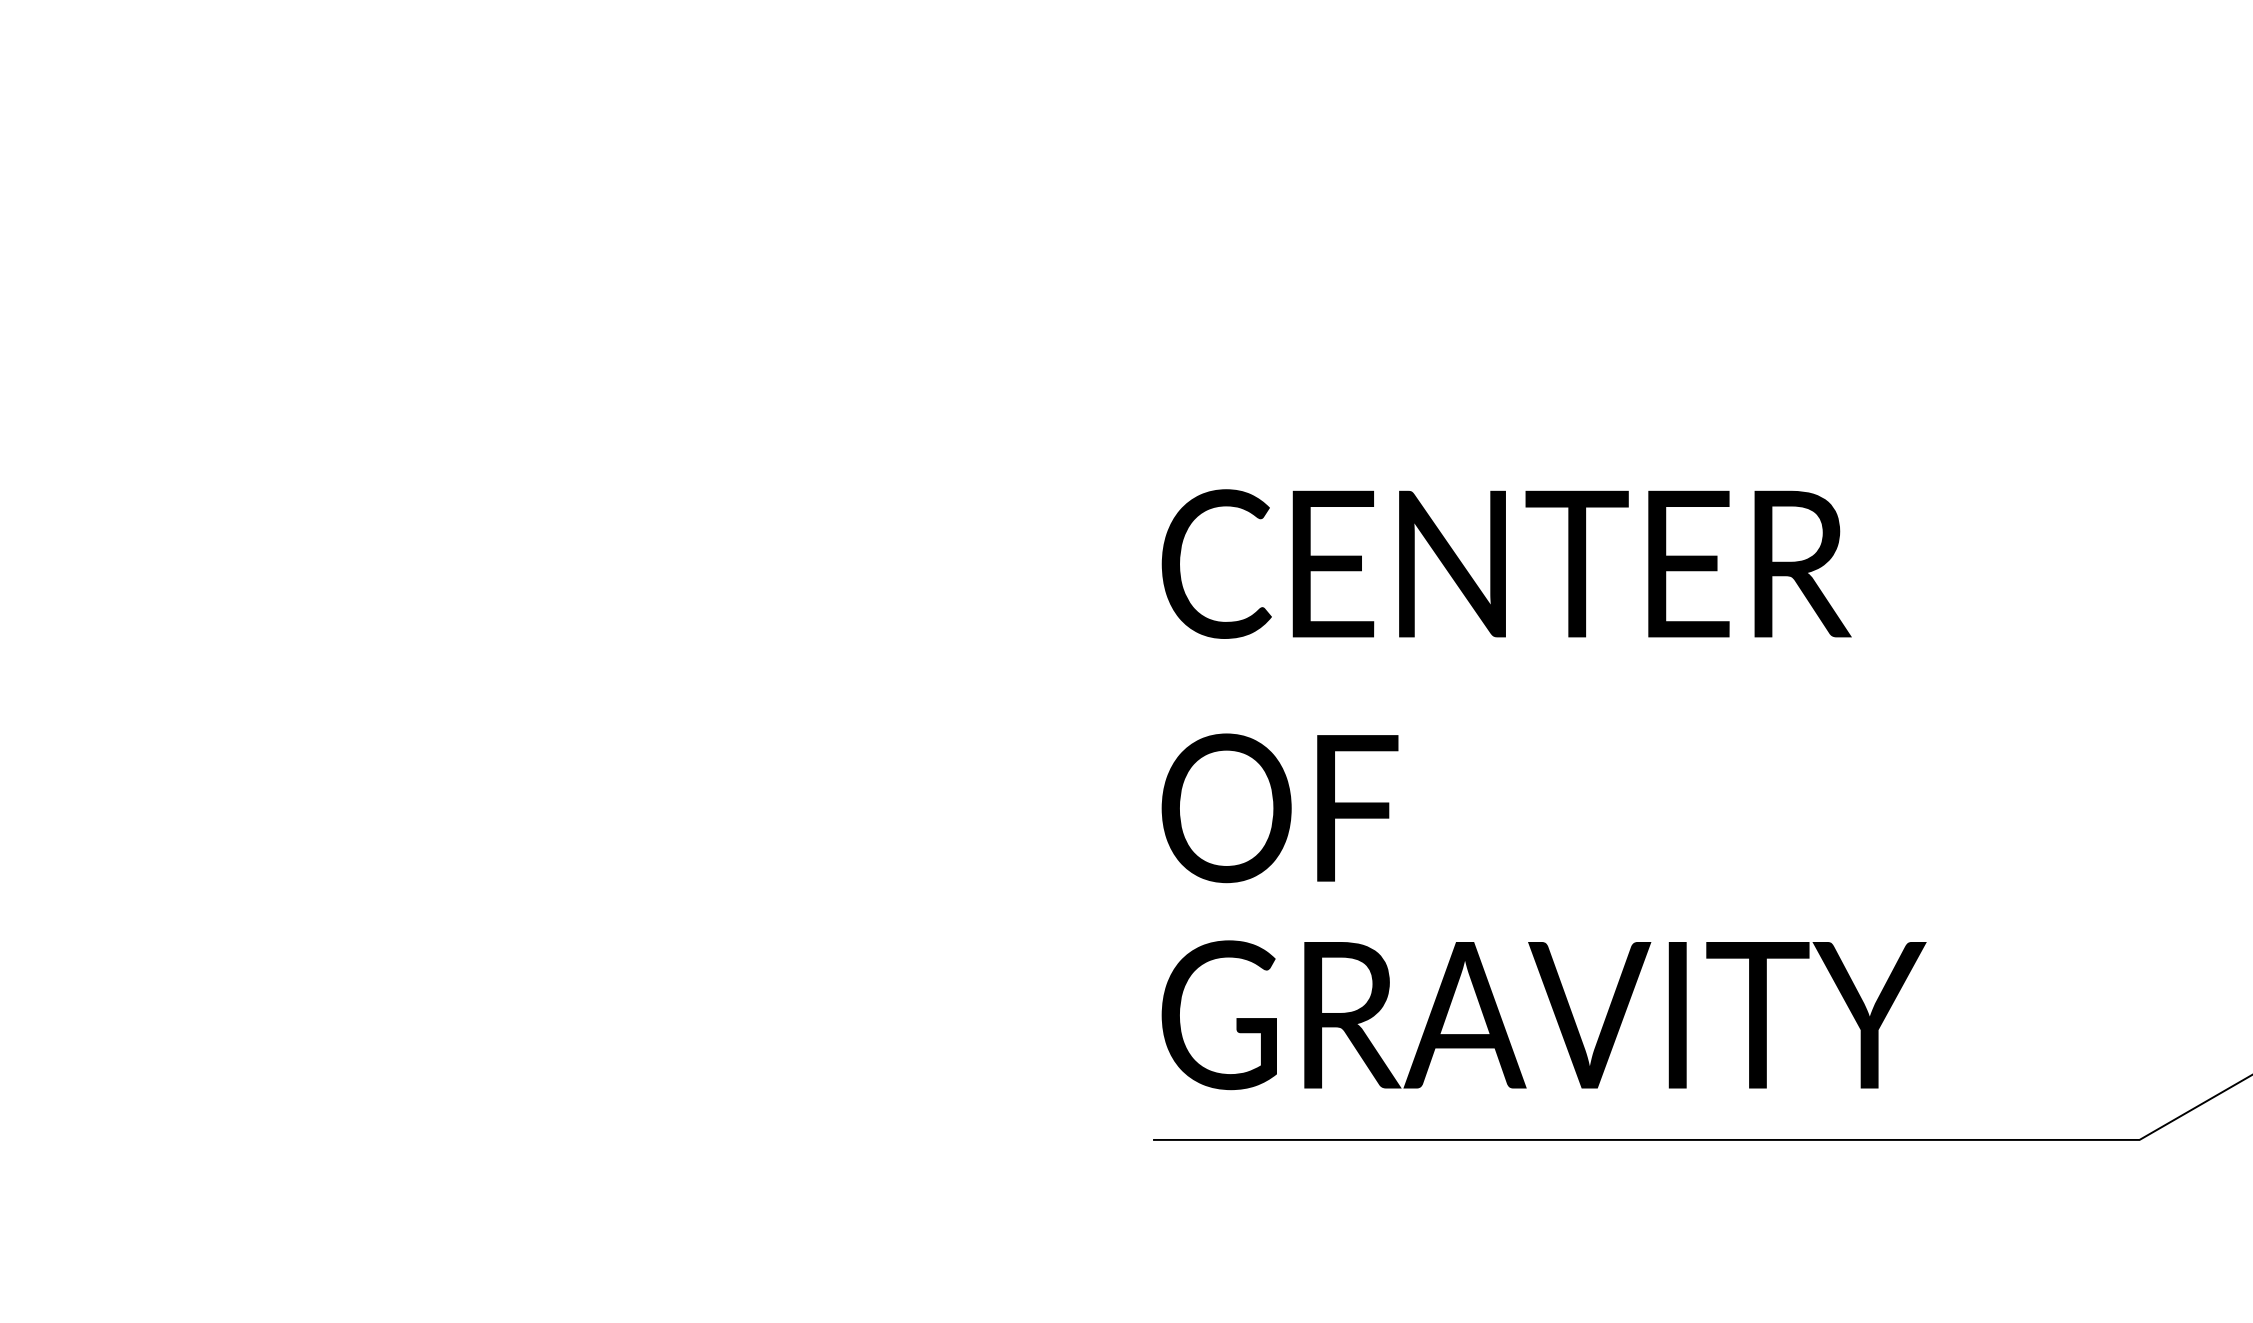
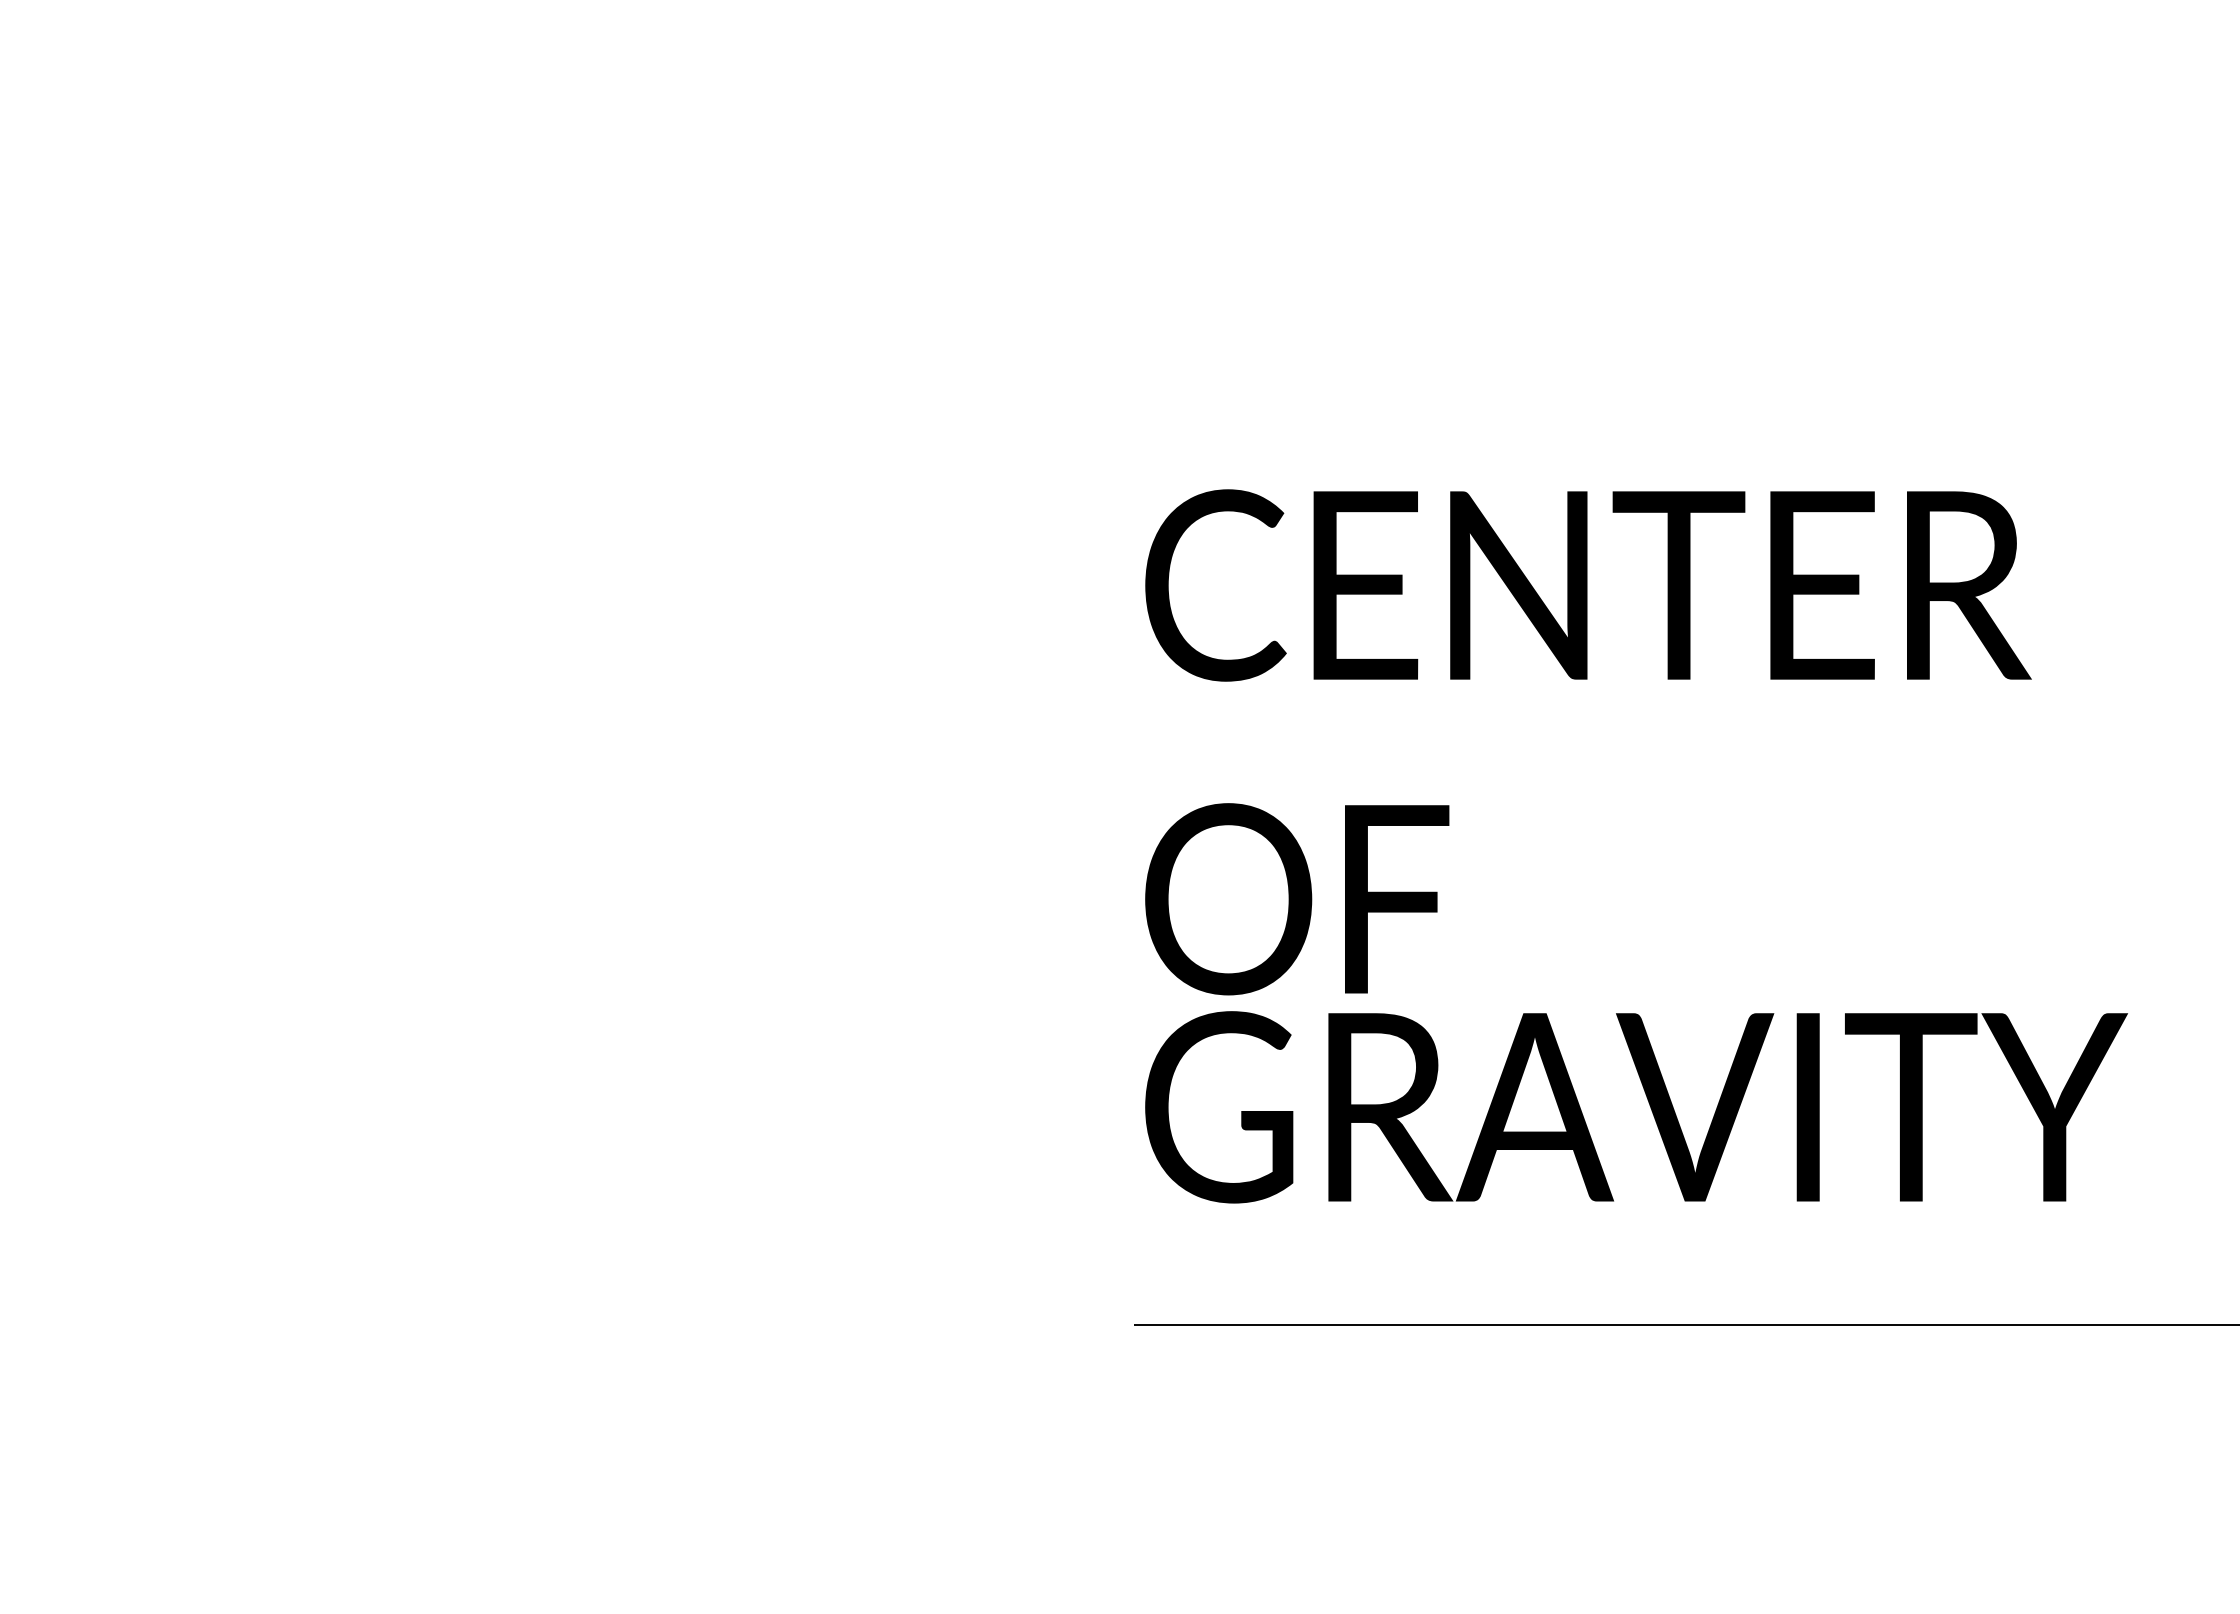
text: (1543, 1015) -> (1635, 1107), moved

